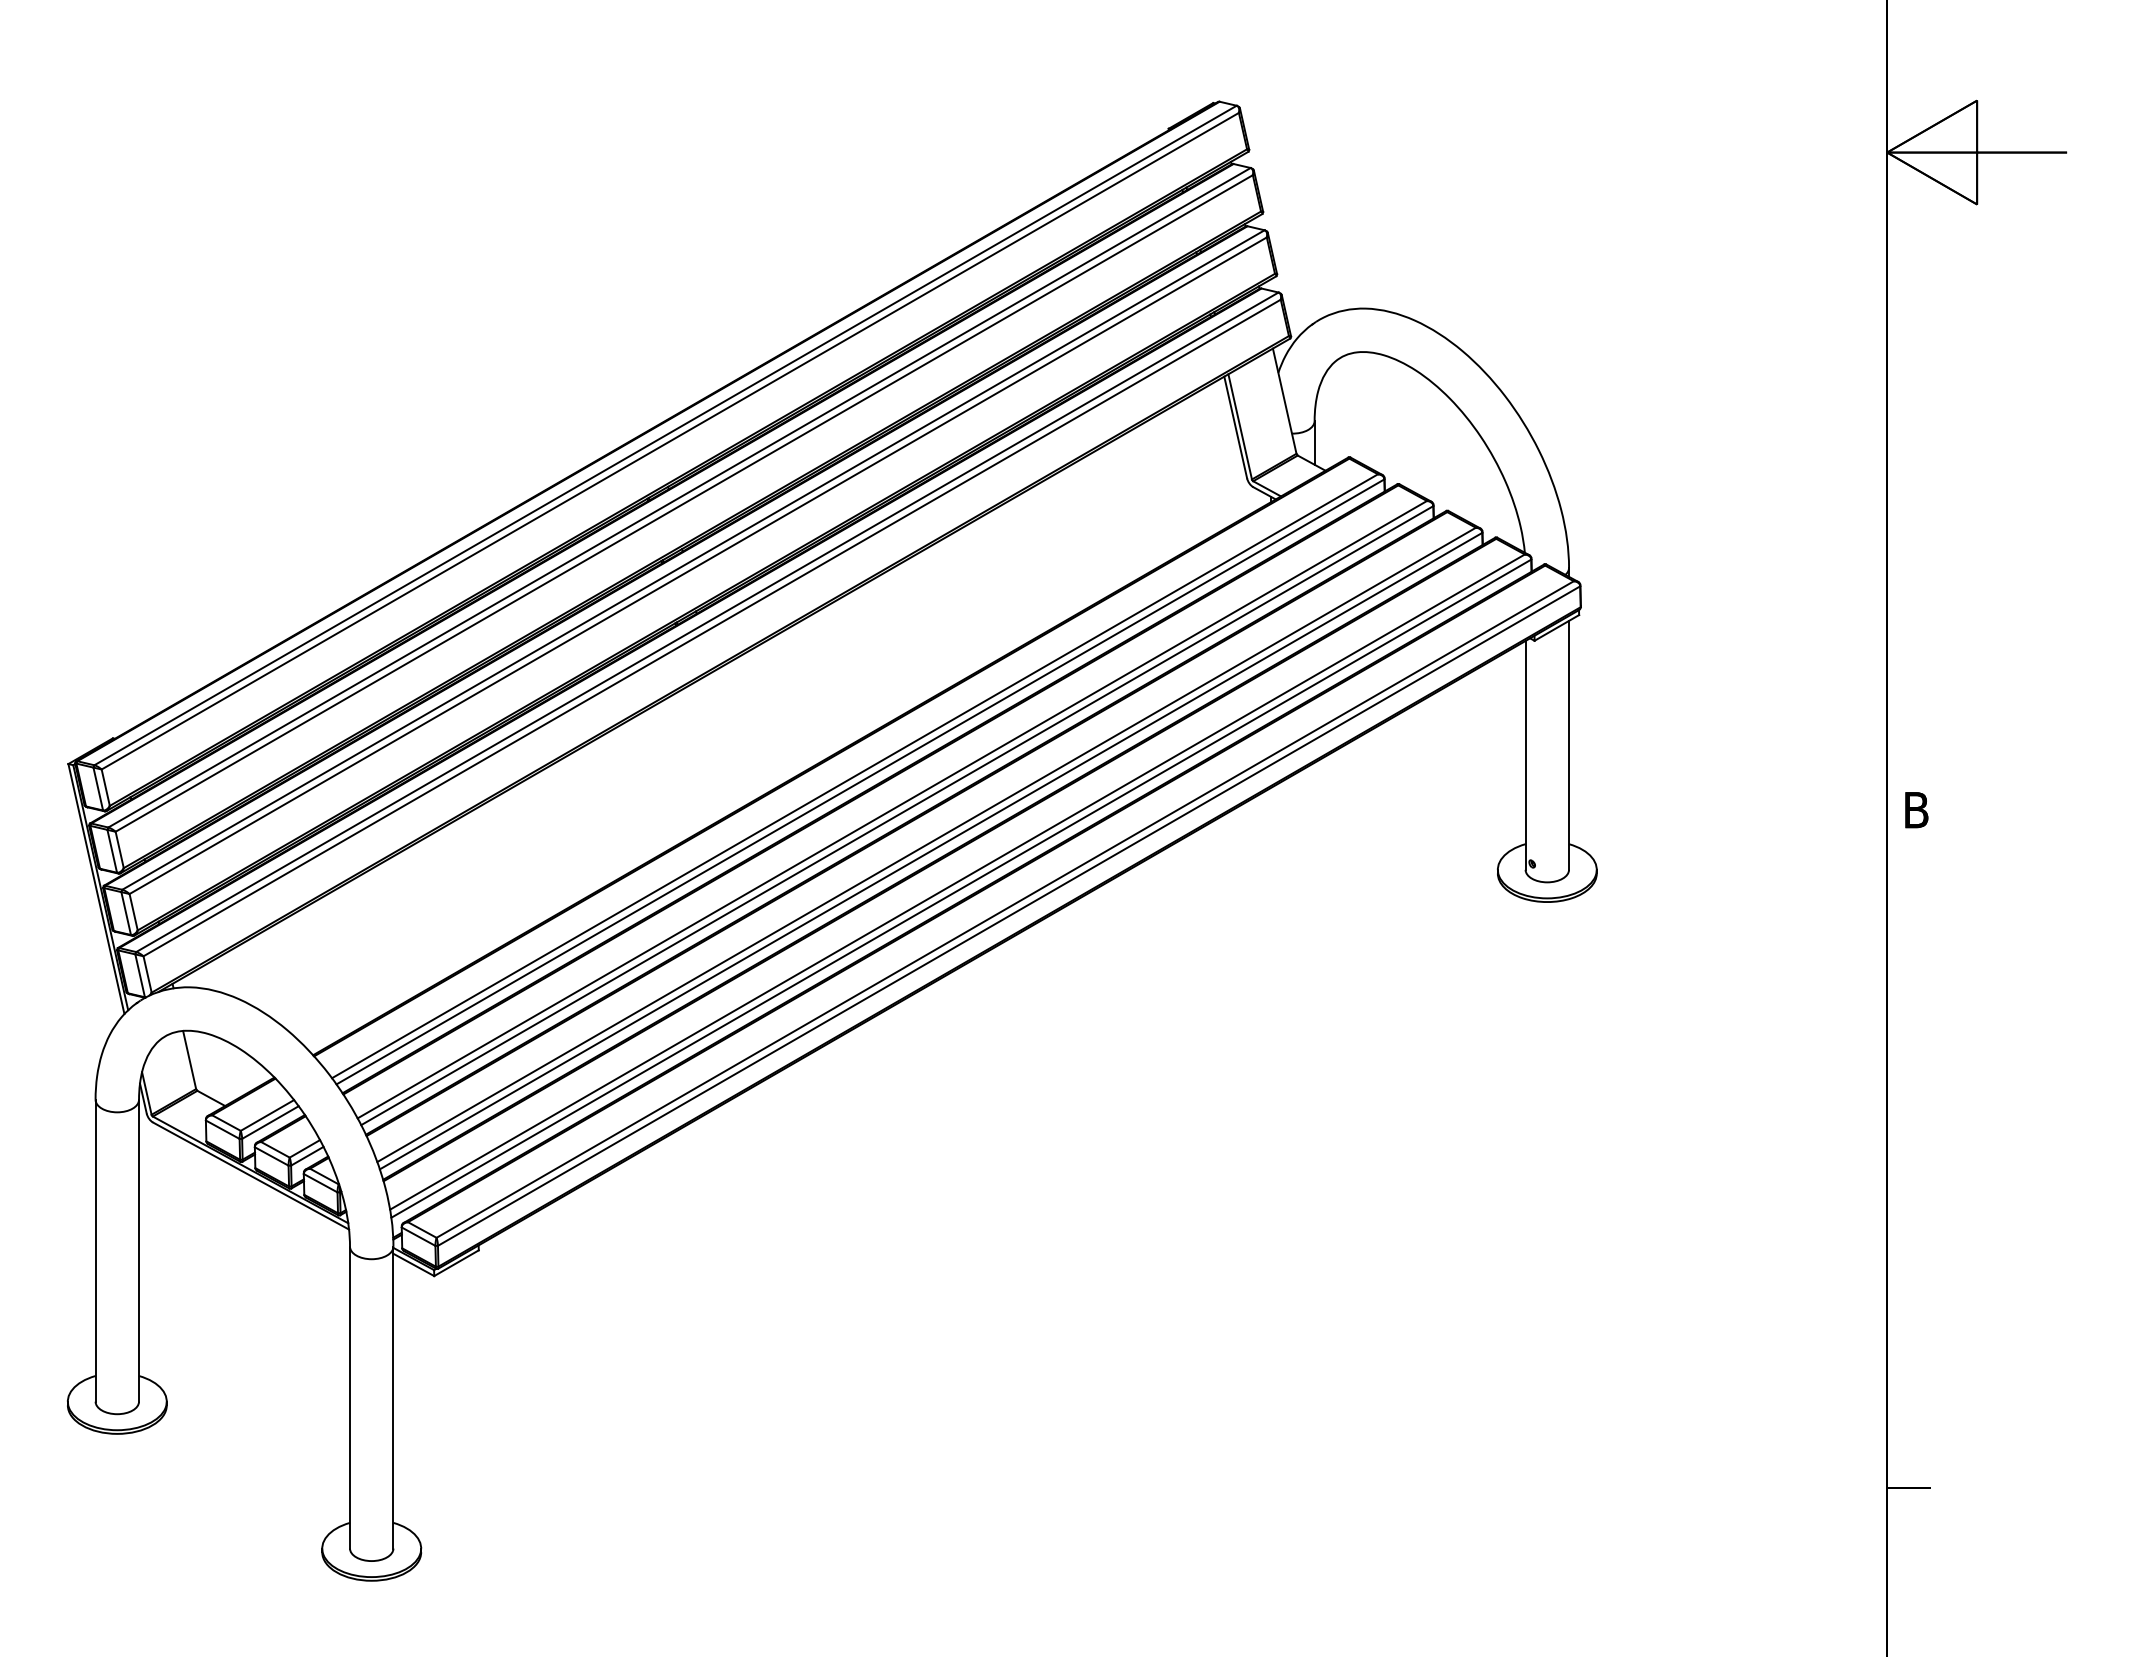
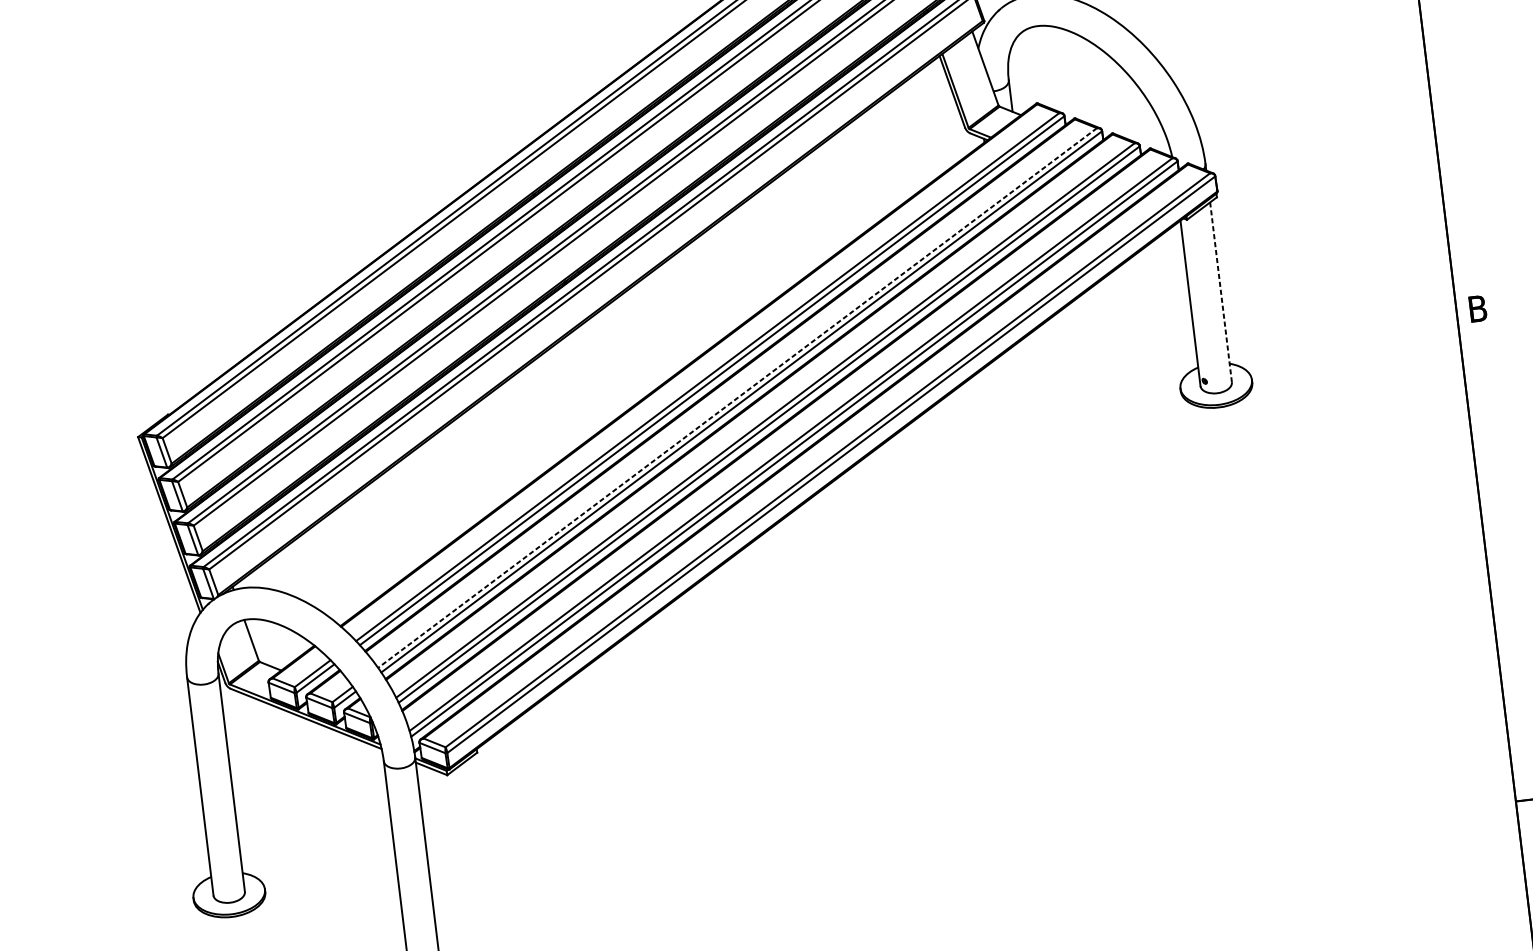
line: (1569, 744) -> (1221, 291), solid -> dashed
line: (891, 809) -> (736, 397), solid -> dashed

